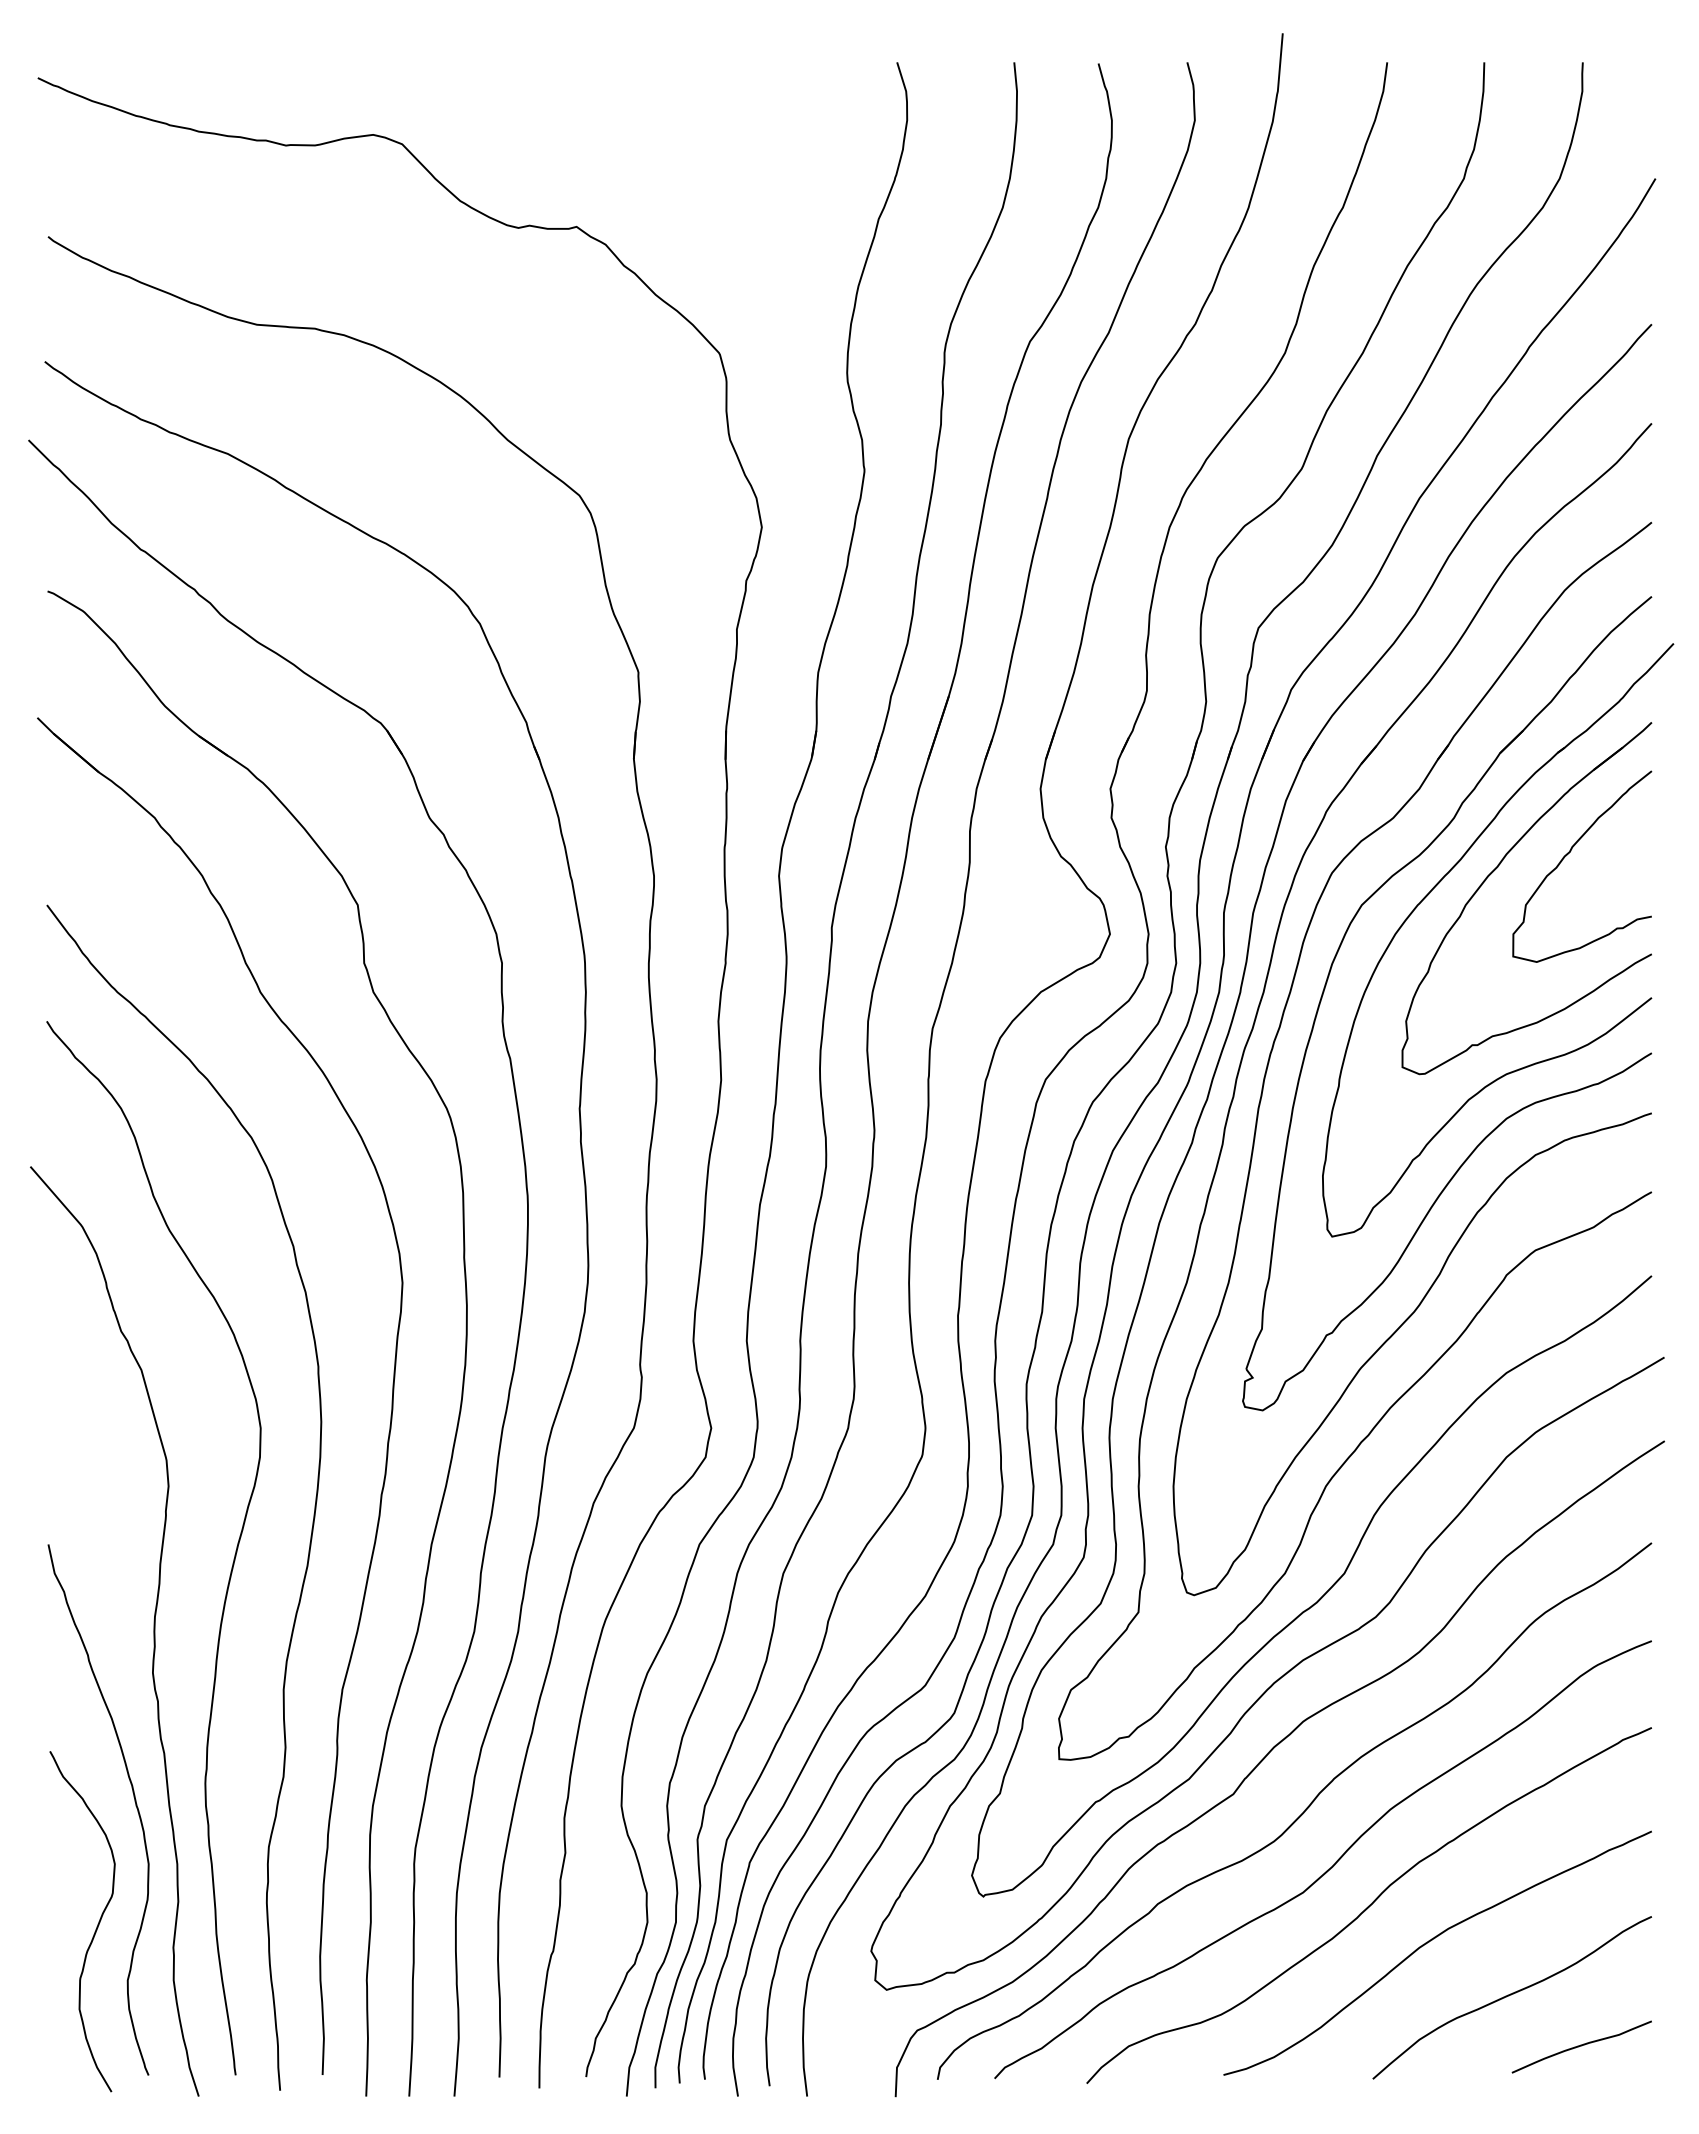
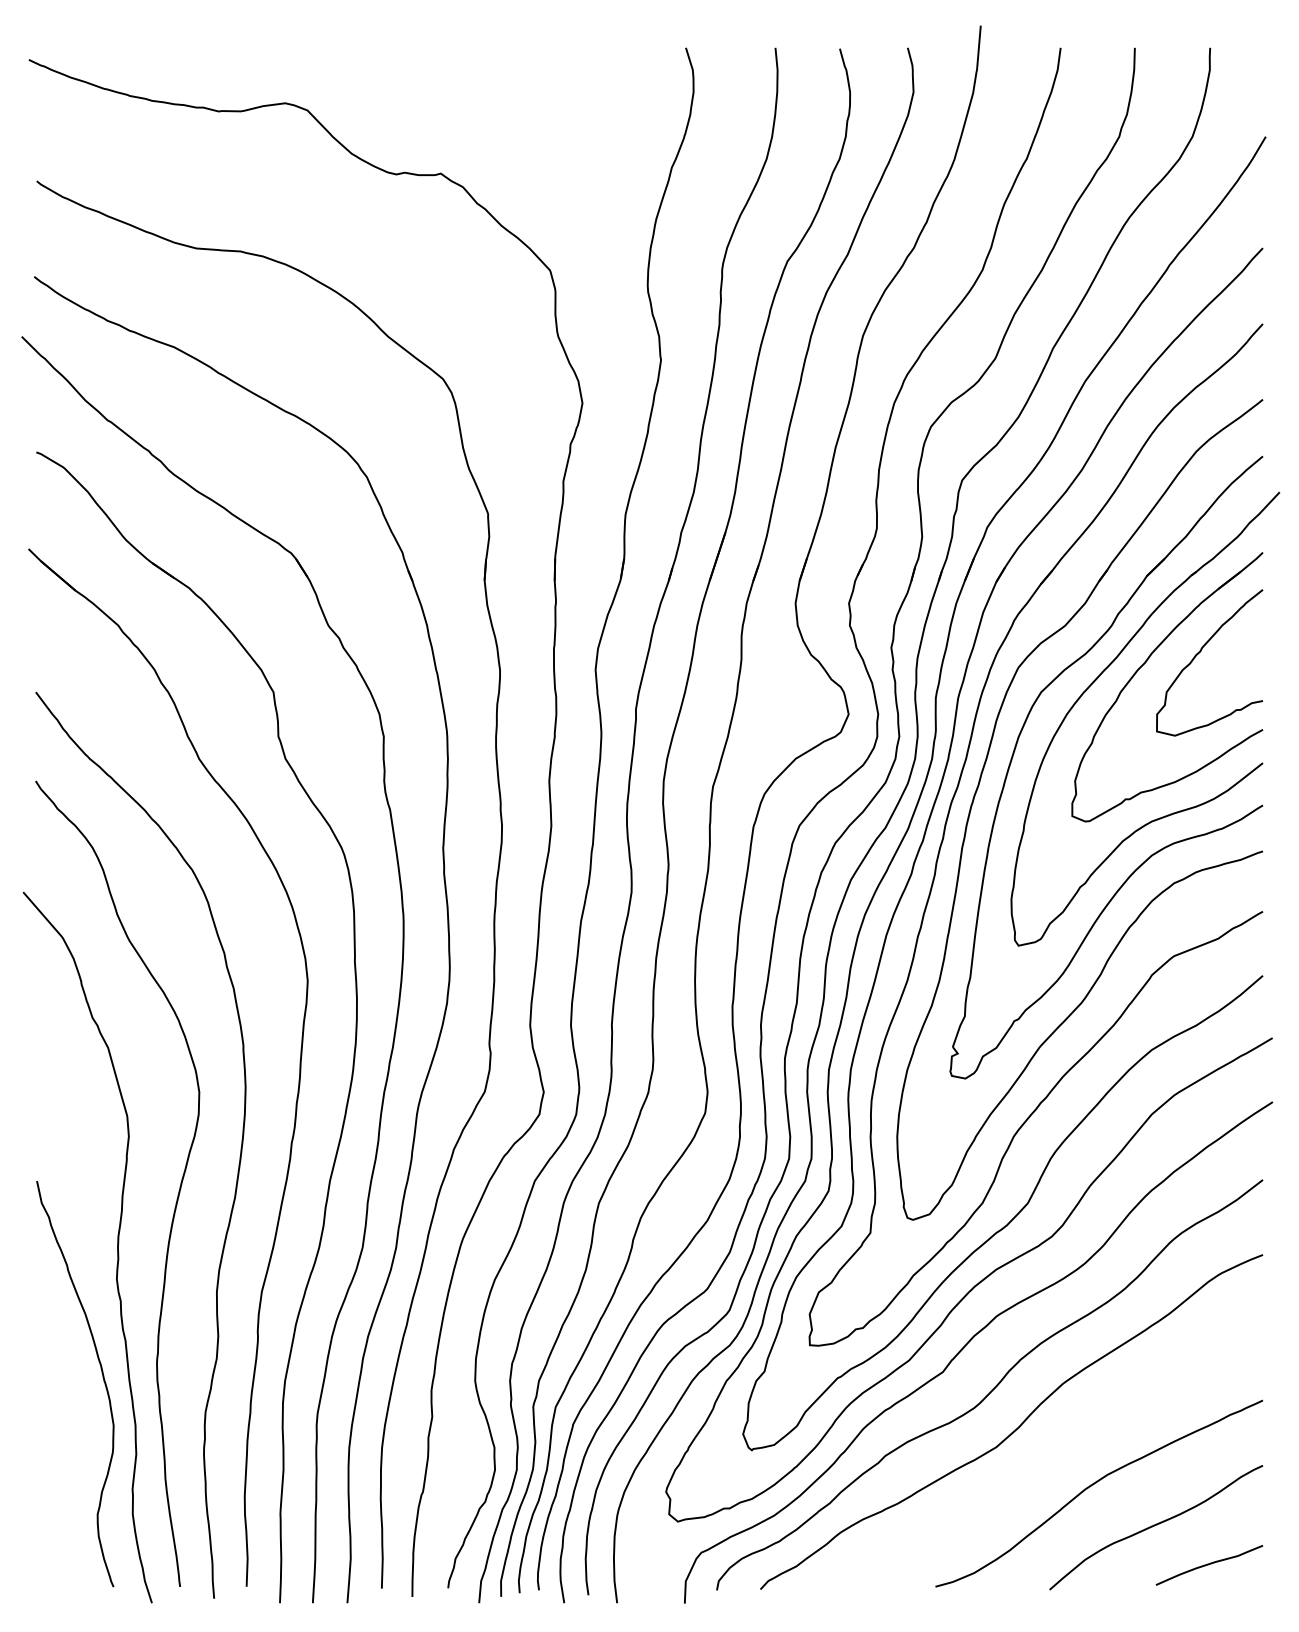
curve: (1368, 1905) -> (1046, 1457), removed
curve: (96, 1926) -> (73, 1473), removed

